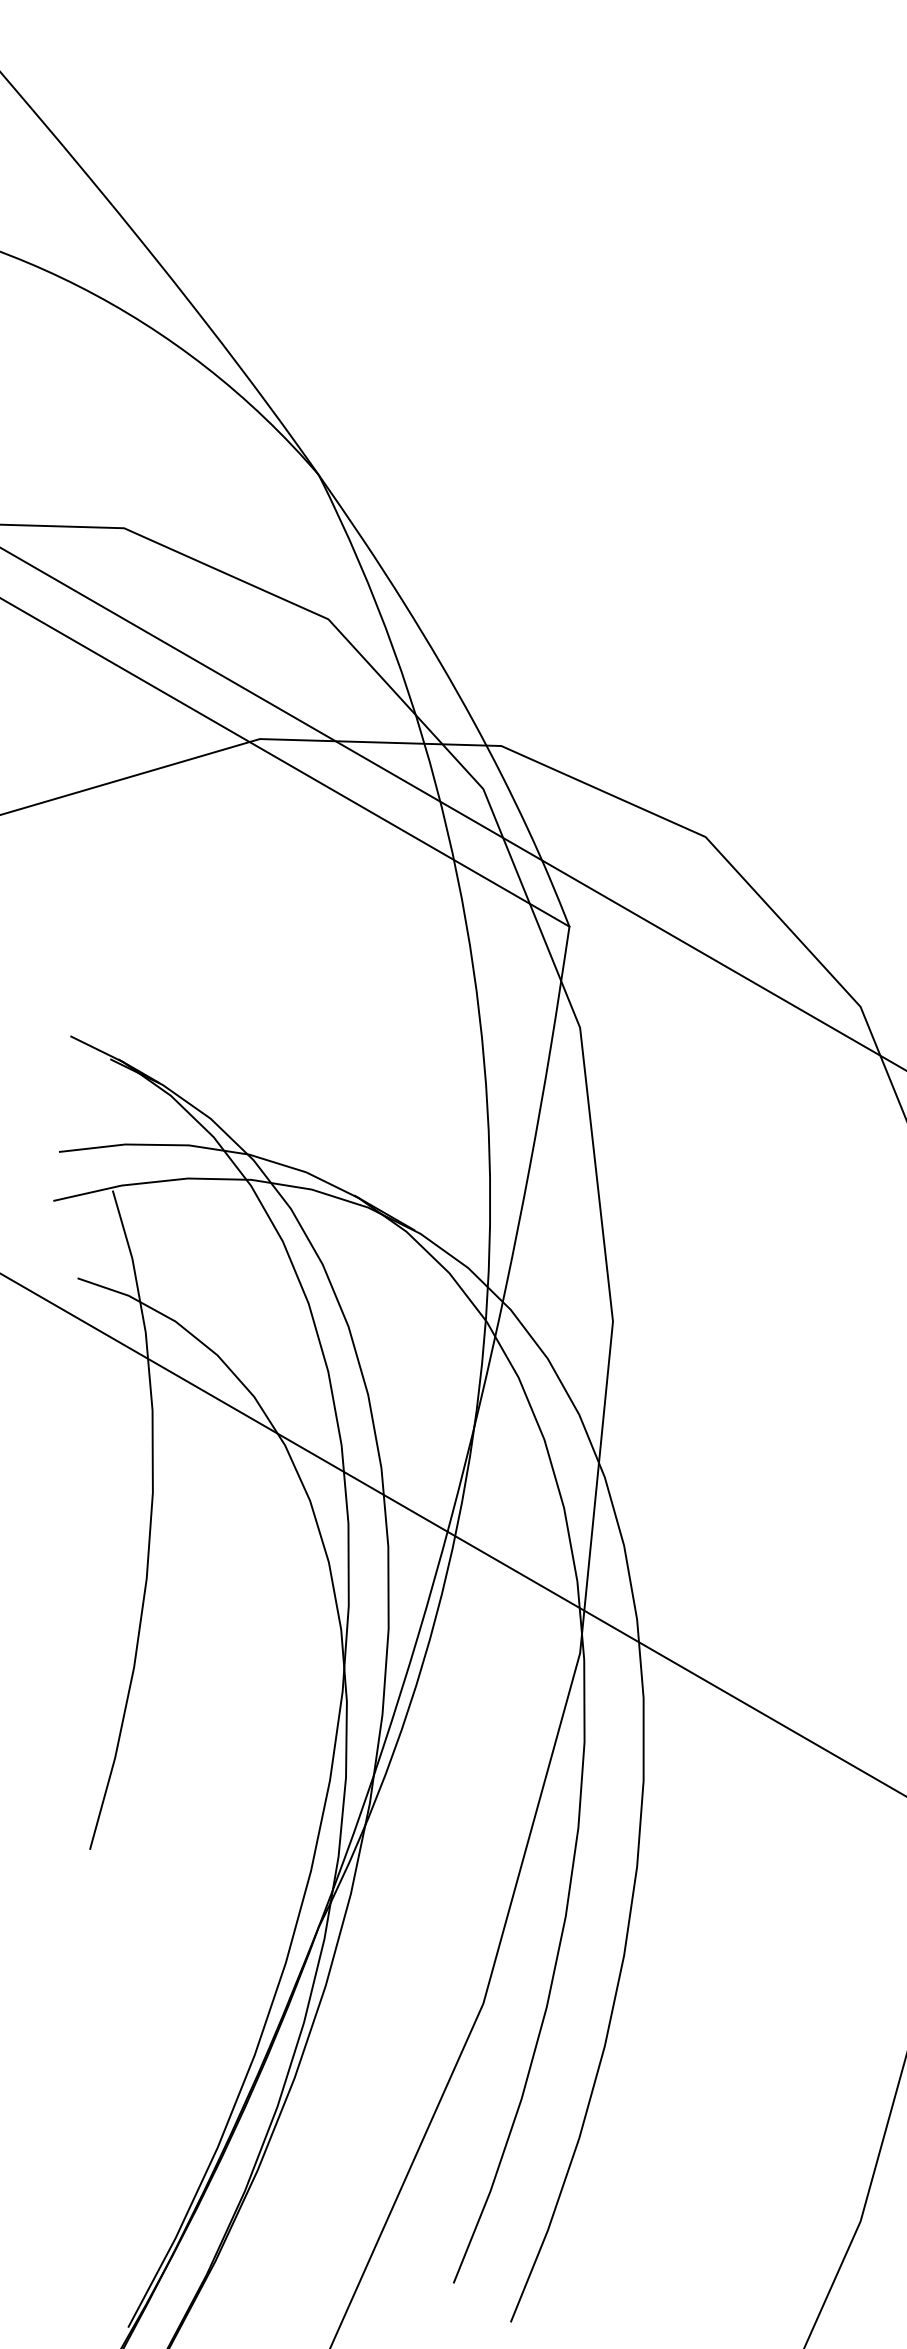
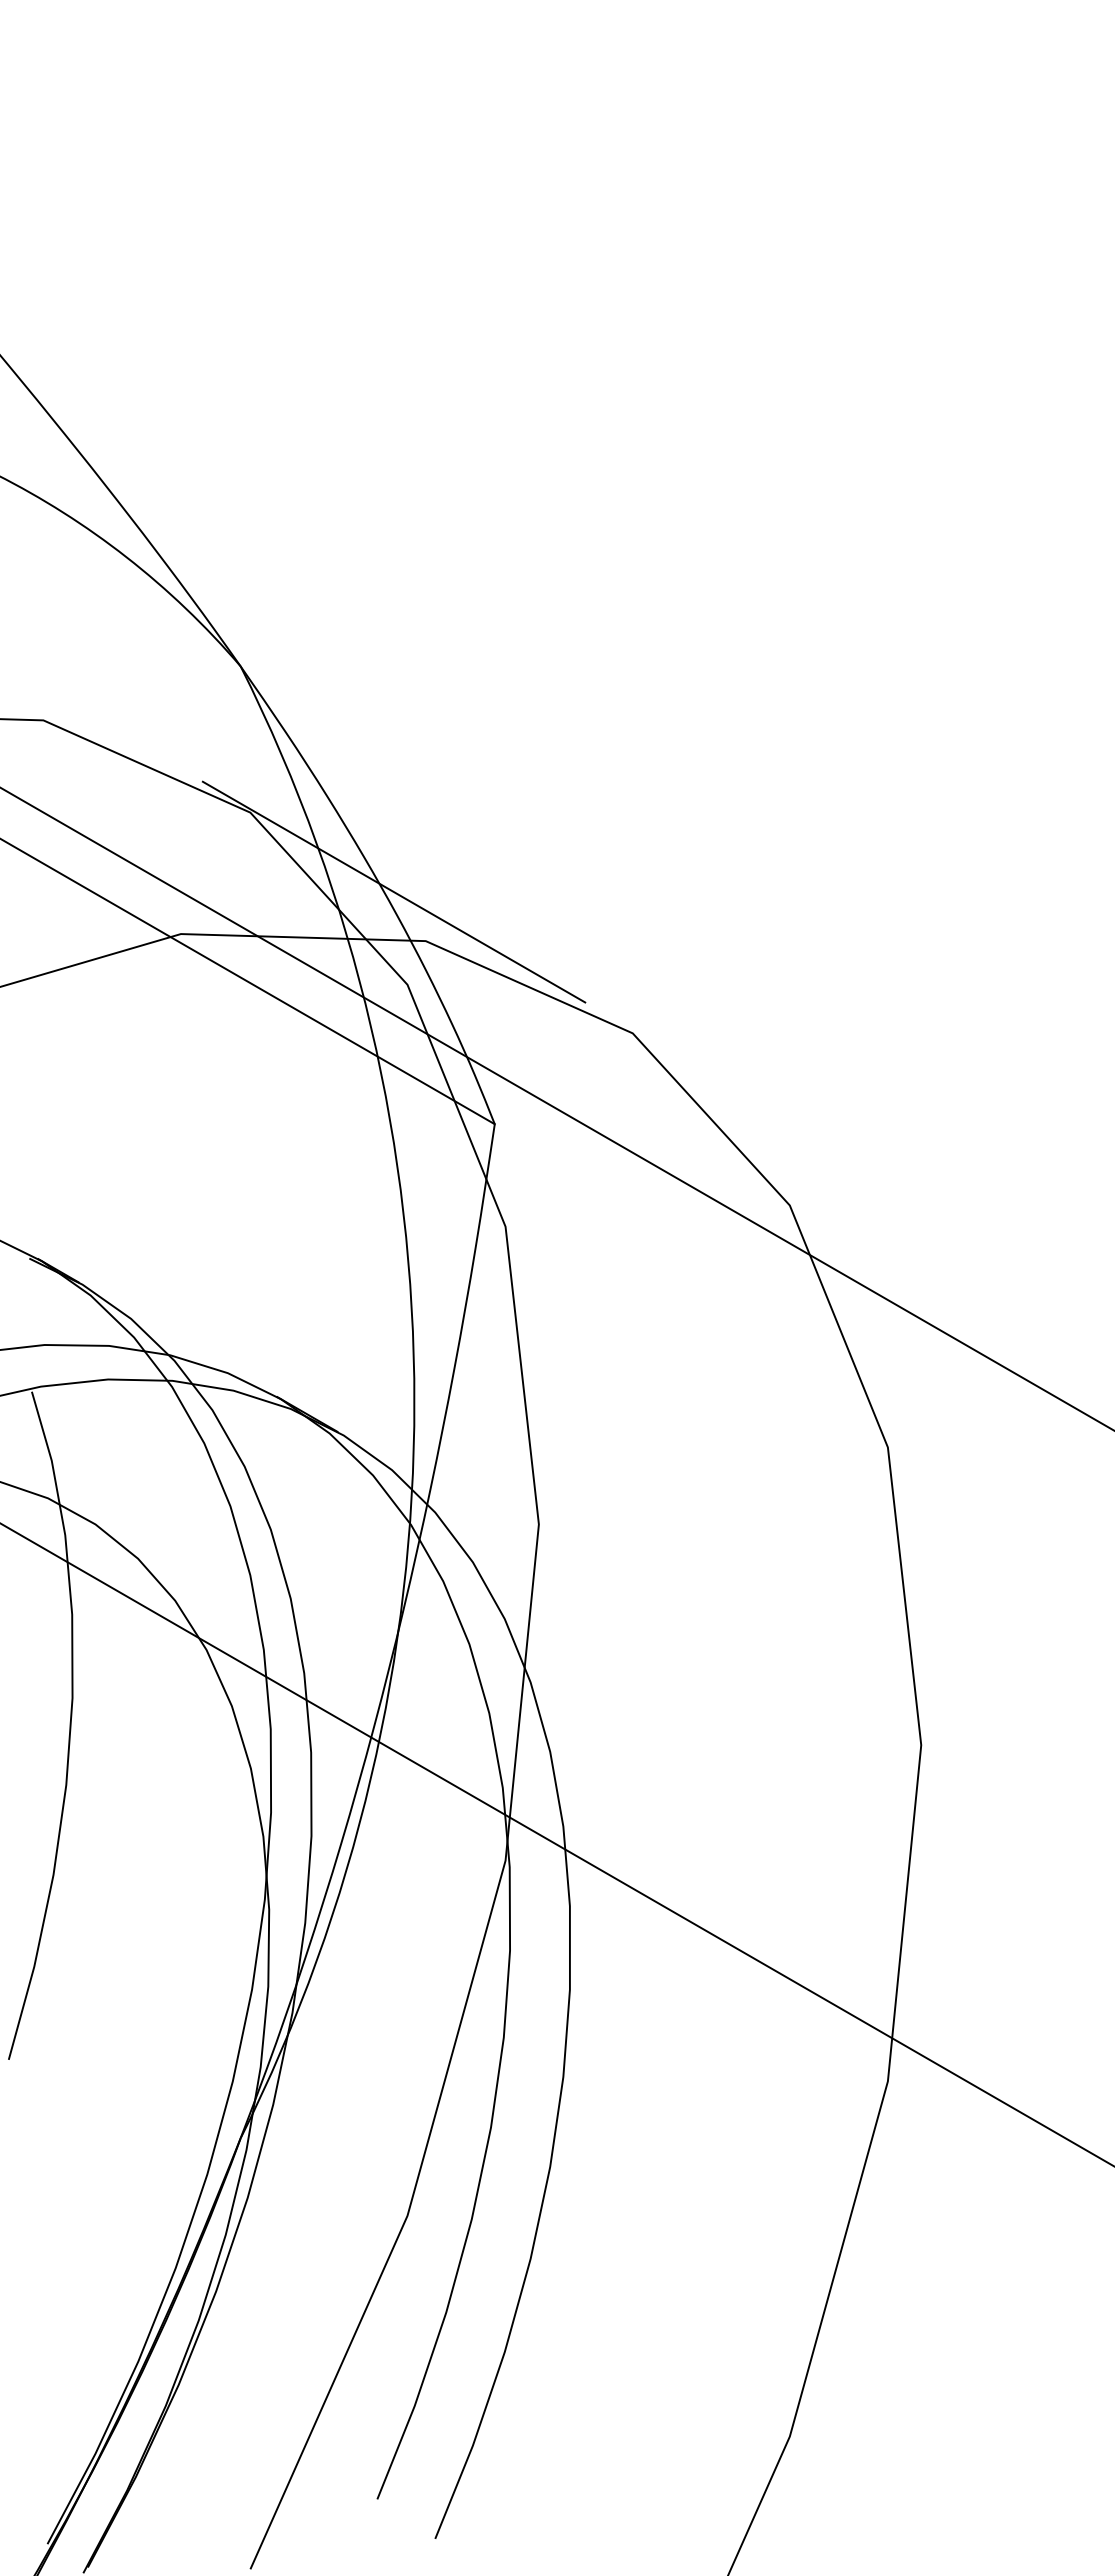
line: (469, 697) -> (393, 891), added

